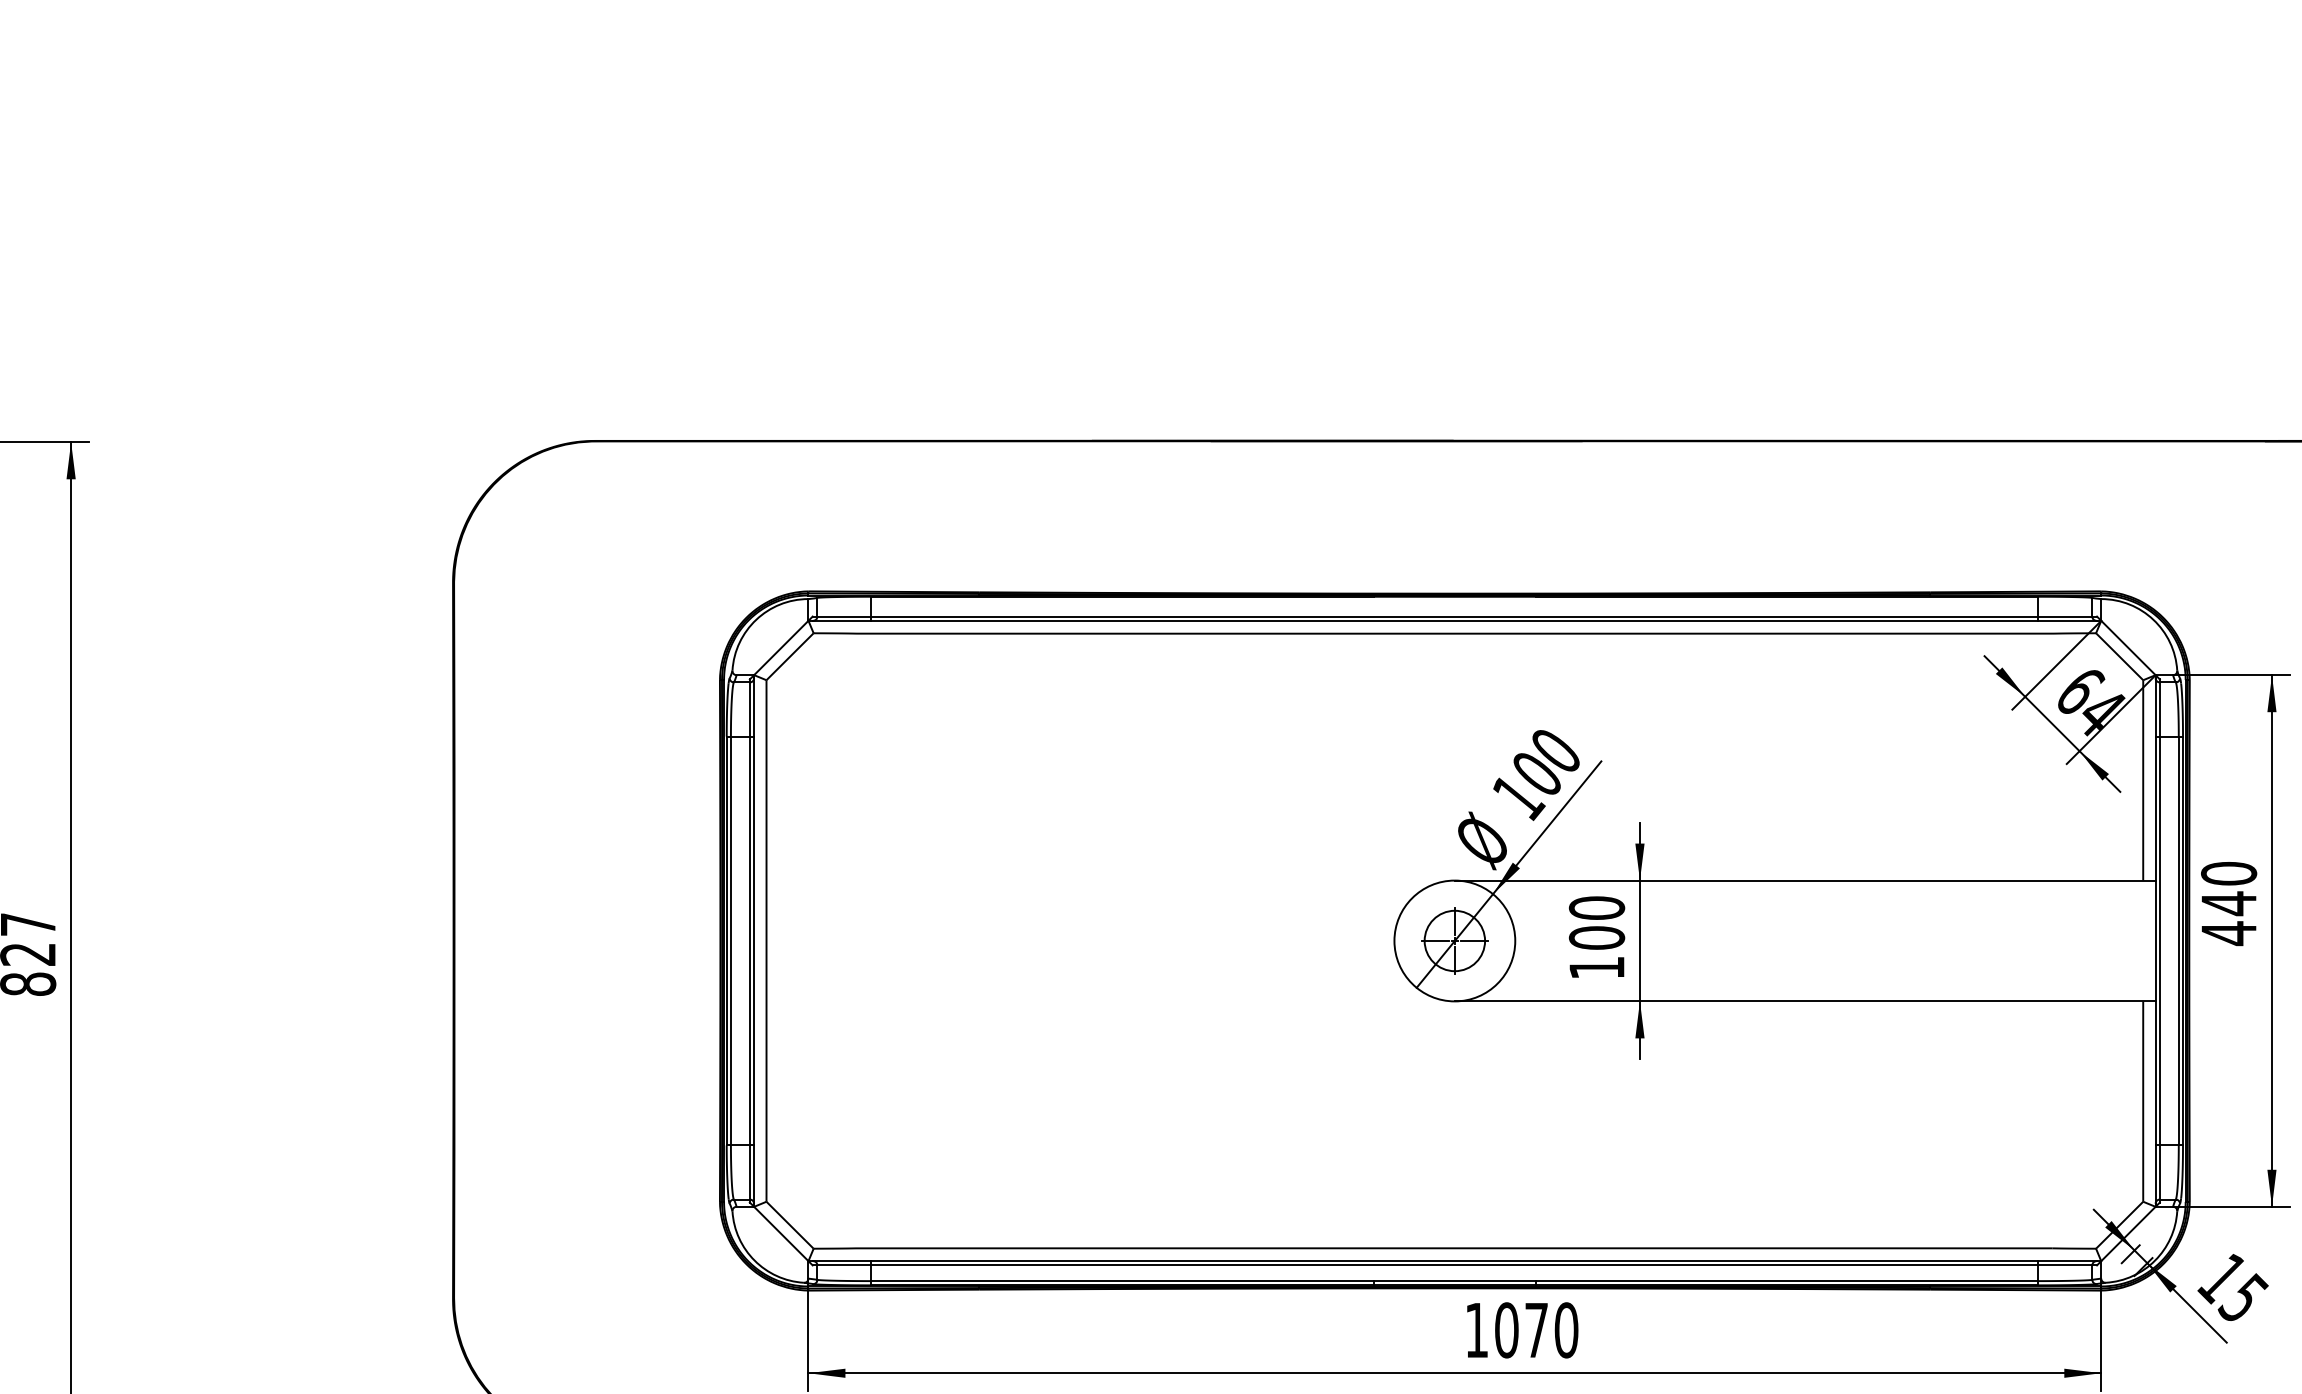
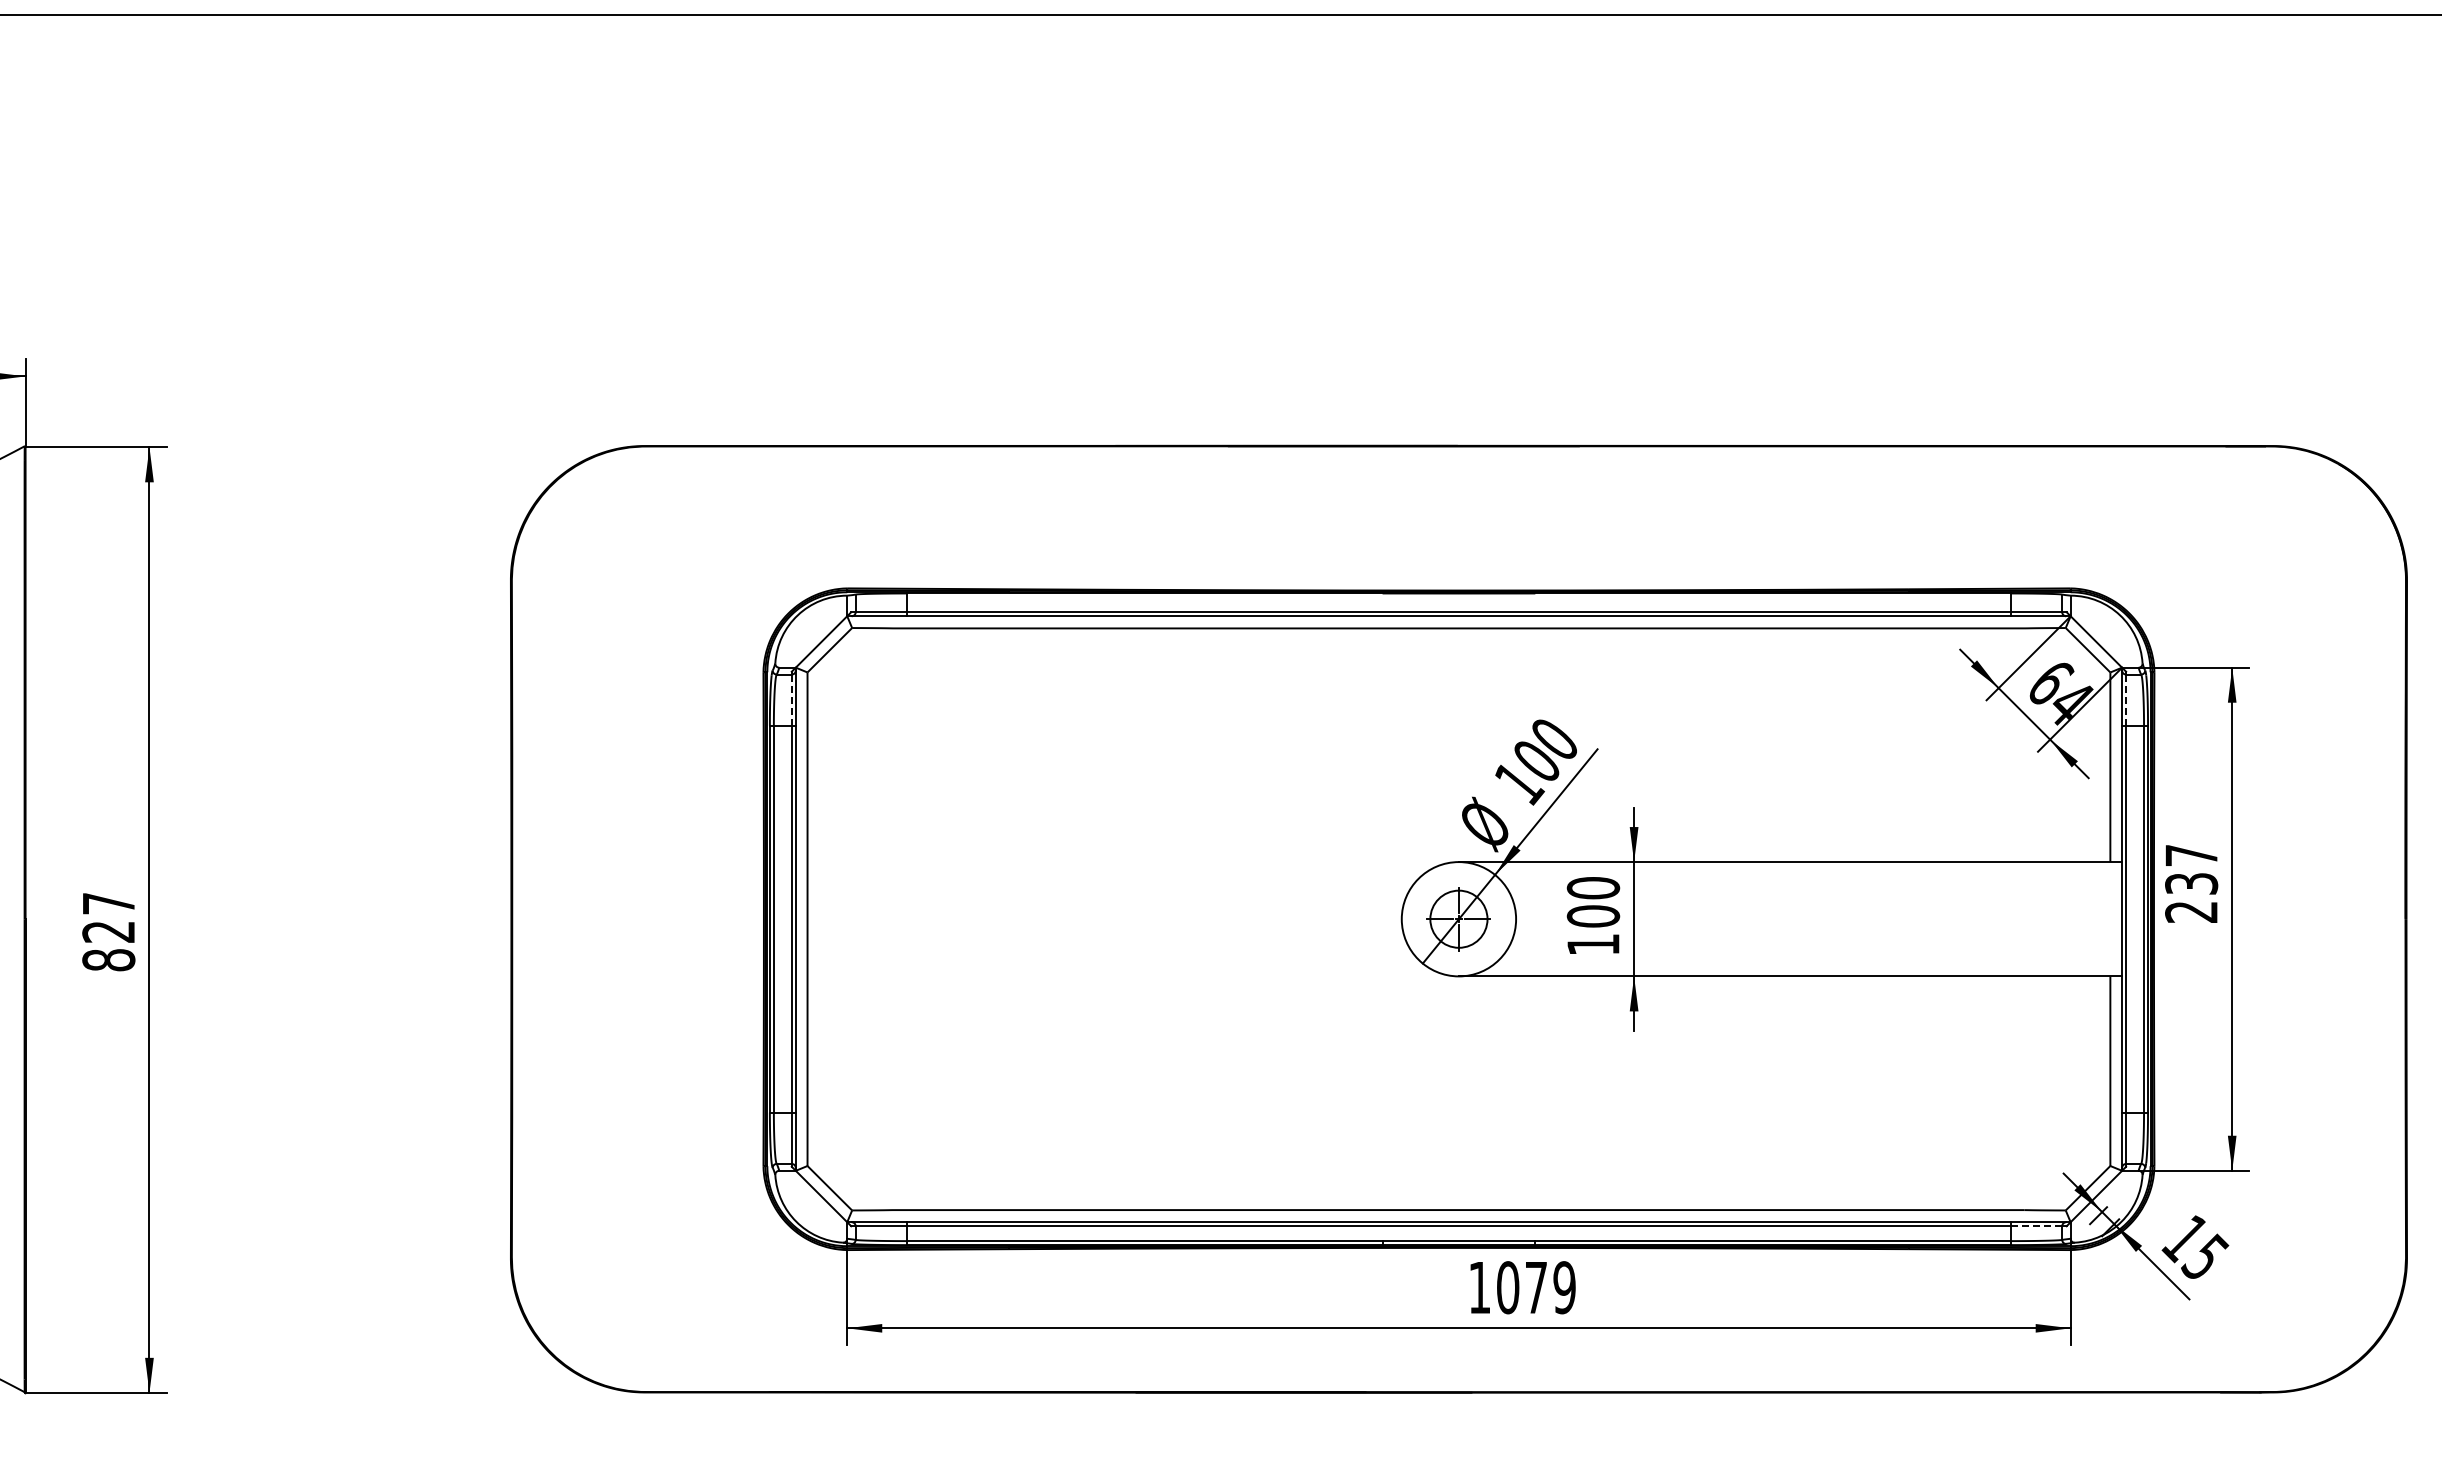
line: (749, 709) -> (791, 700), solid -> dashed
line: (2160, 709) -> (2126, 700), solid -> dashed
text: (2228, 904) -> (2191, 884), 440 -> 237
line: (2065, 1265) -> (2036, 1226), solid -> dashed
text: (1566, 1330) -> (1564, 1287), 1070 -> 1079

